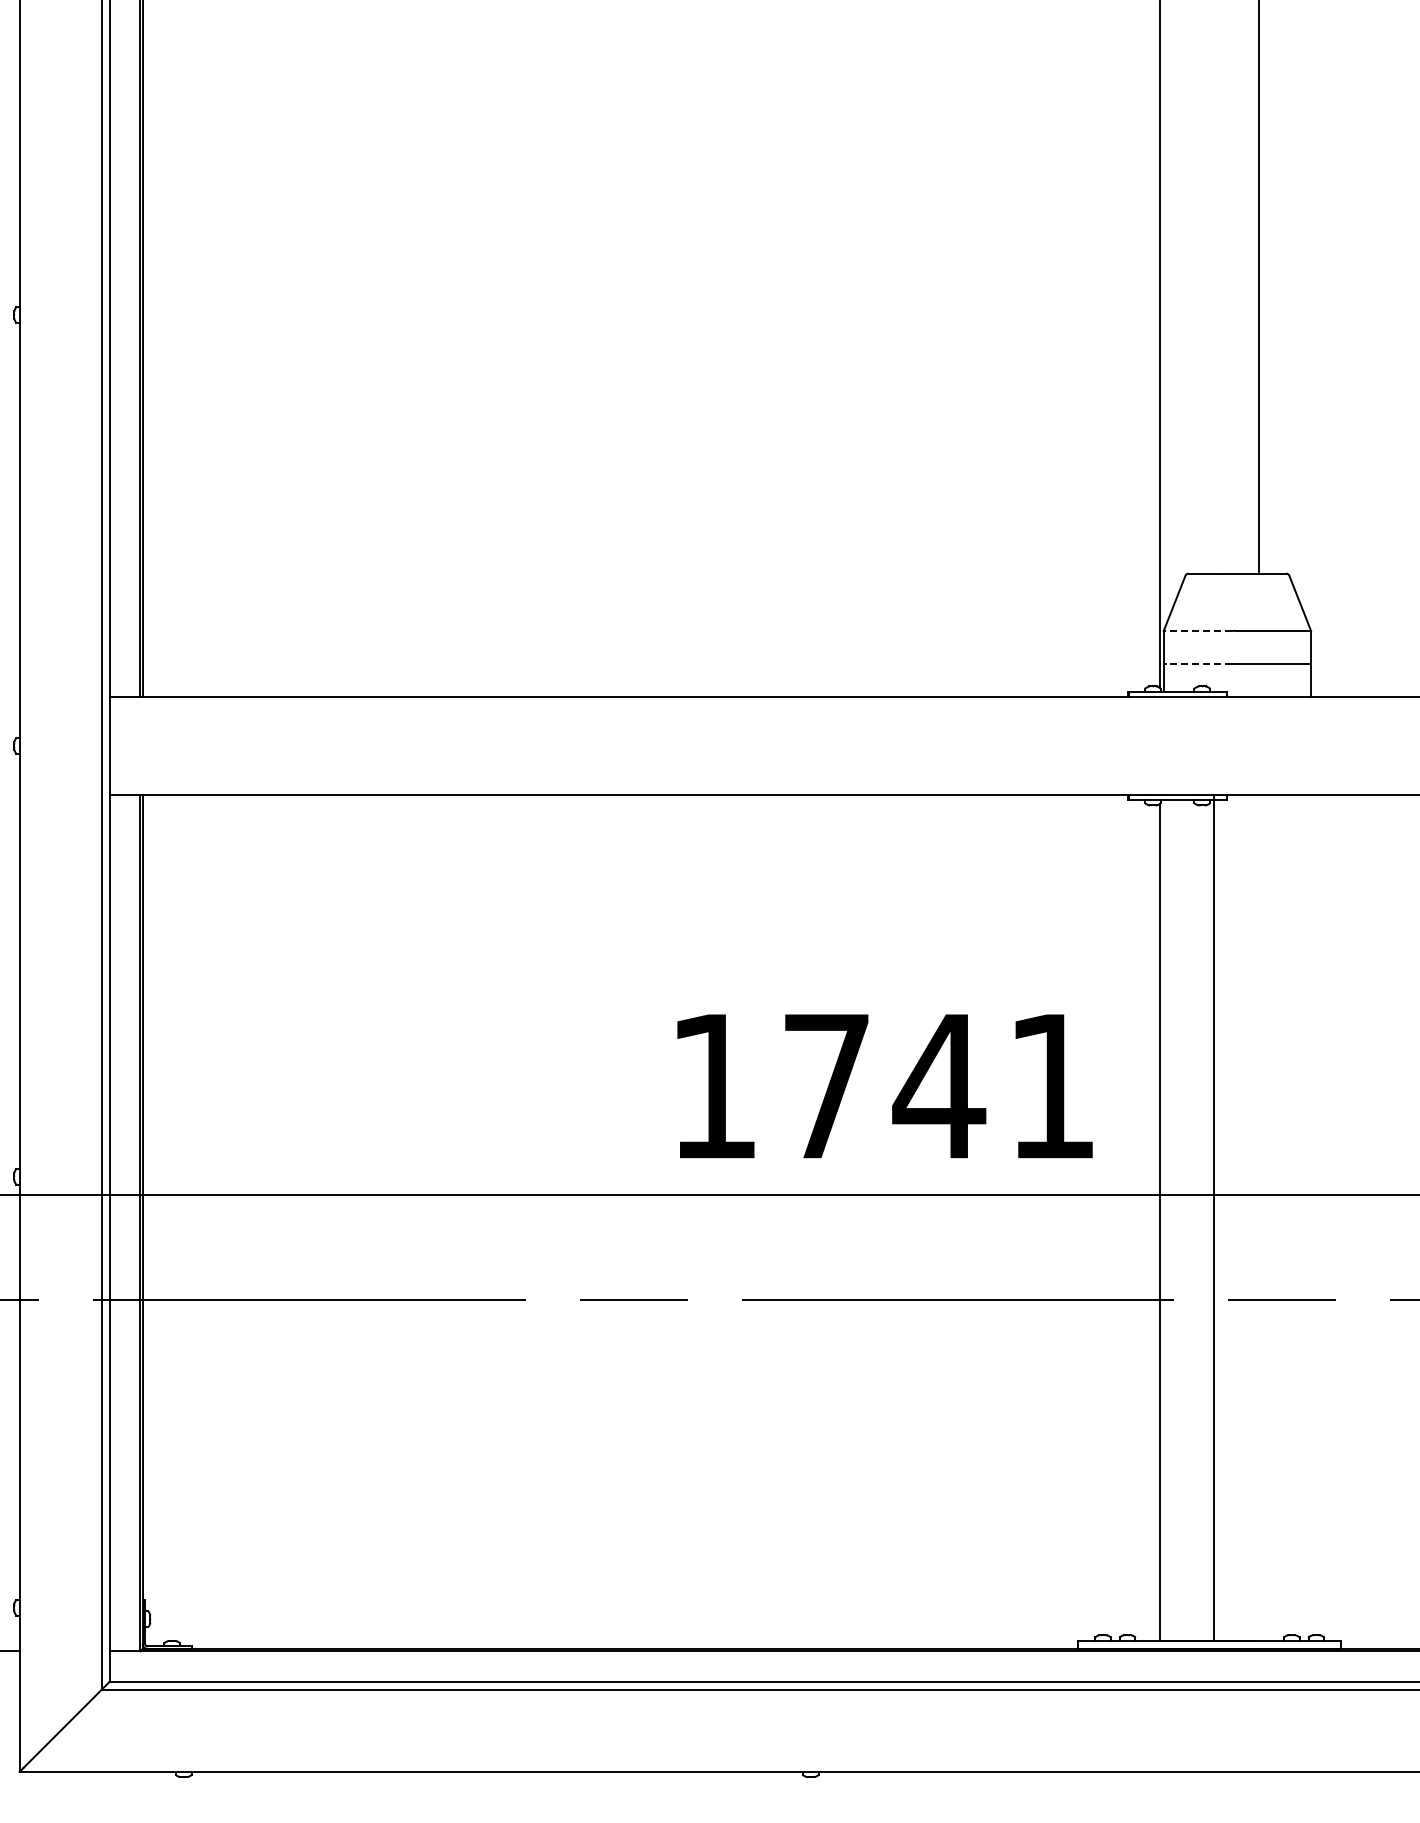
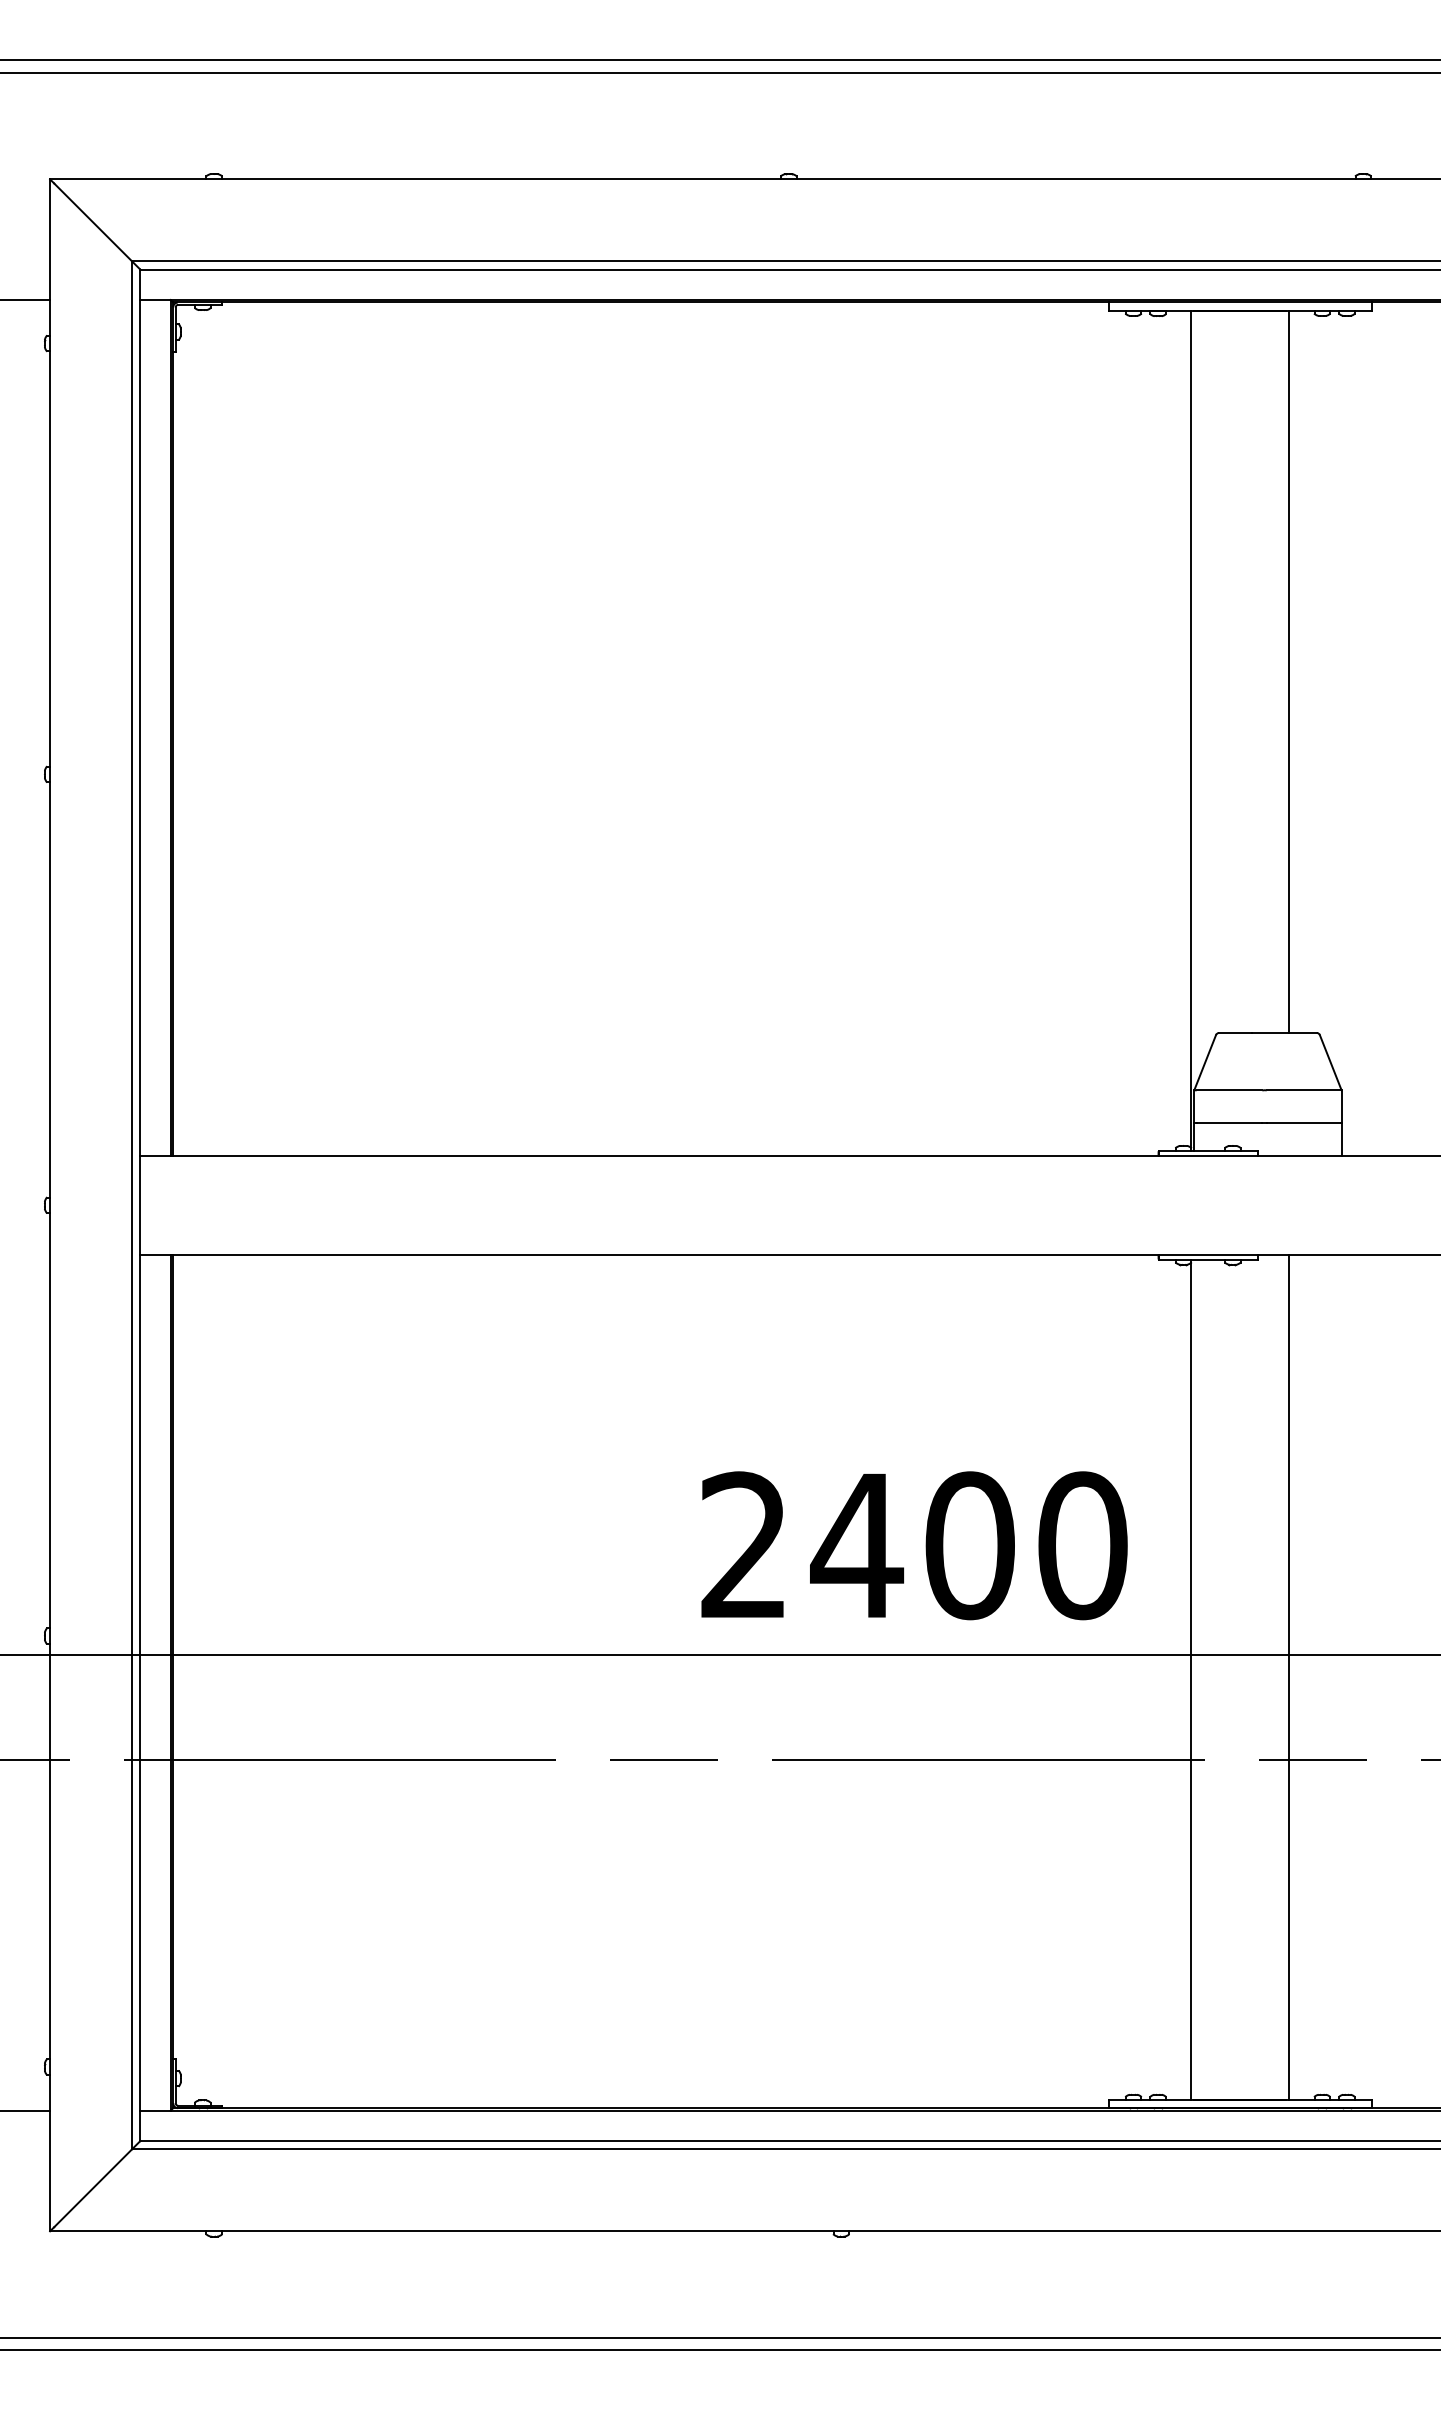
line: (1198, 631) -> (1229, 1090), dashed -> solid
line: (1198, 664) -> (1229, 1123), dashed -> solid
text: (883, 1086) -> (914, 1545), 1741 -> 2400
line: (1213, 1217) -> (1289, 1676), moved

